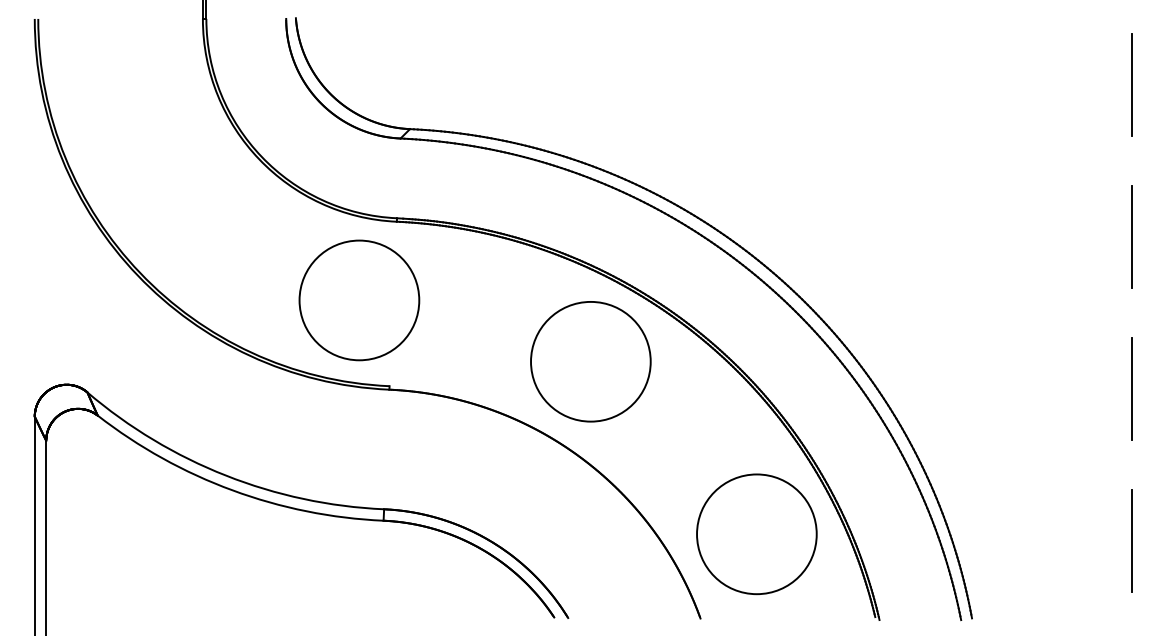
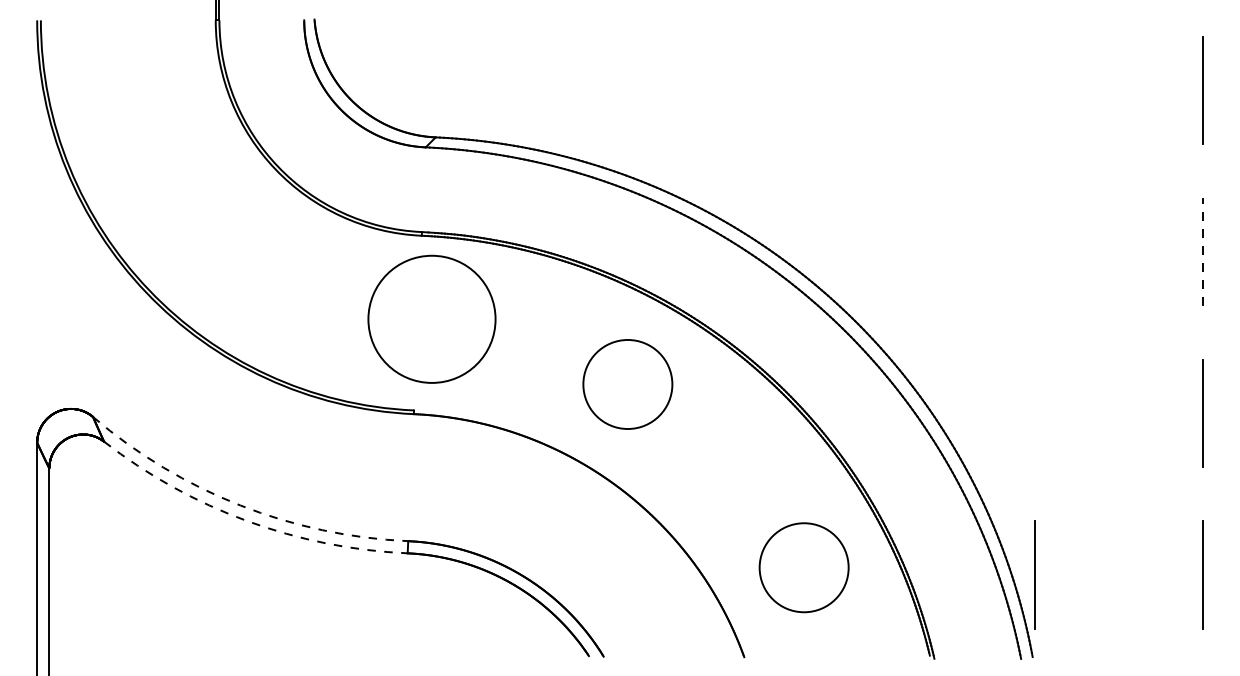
line: (1131, 236) -> (1202, 251), solid -> dashed
circle: (358, 299) -> (431, 318), moved
circle: (590, 361) -> (627, 384), size x0.7
arc: (226, 475) -> (240, 505), solid -> dashed
arc: (232, 490) -> (247, 521), solid -> dashed
circle: (756, 534) -> (803, 567), size x0.7
line: (973, 540) -> (1034, 574), added

